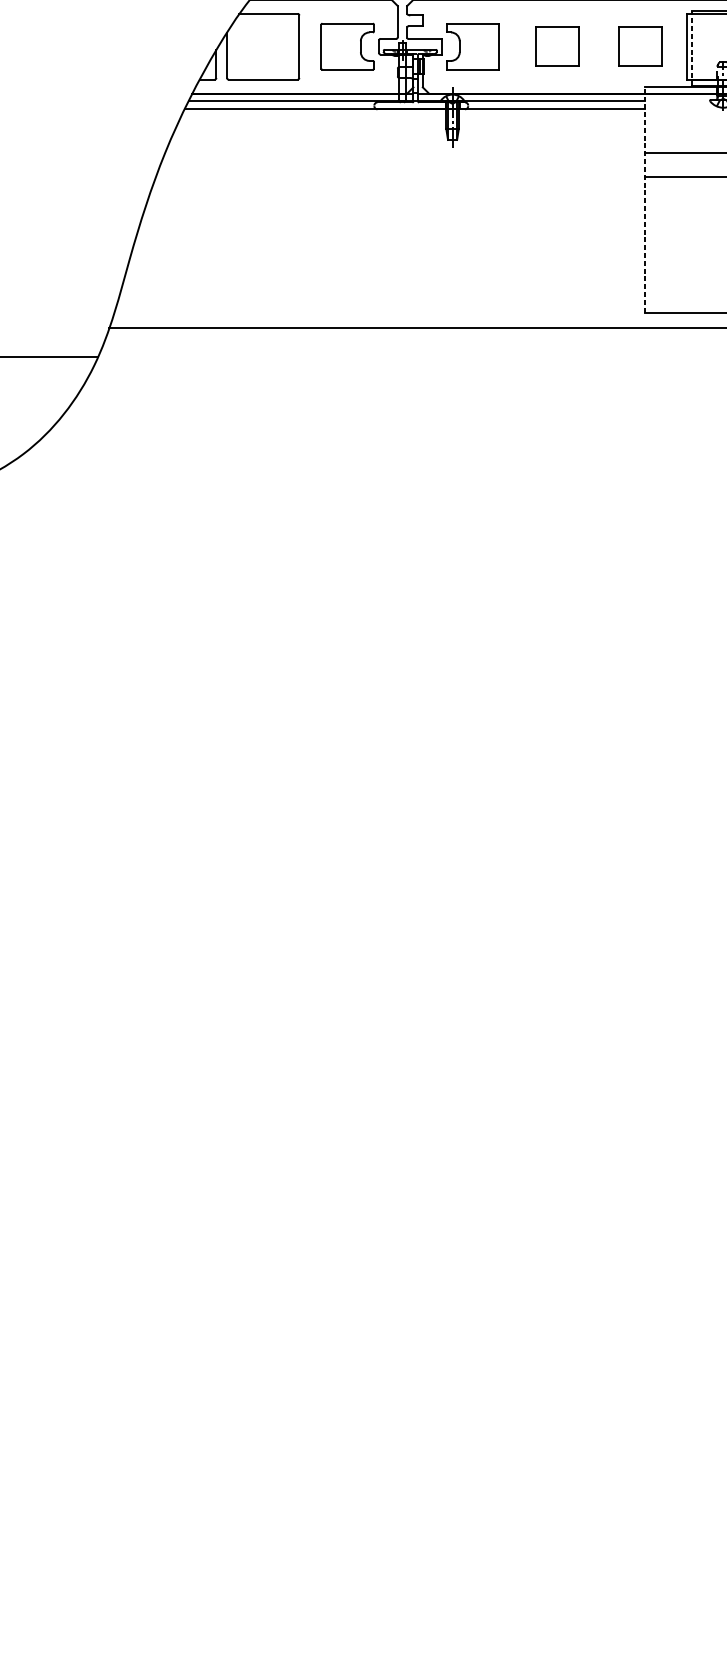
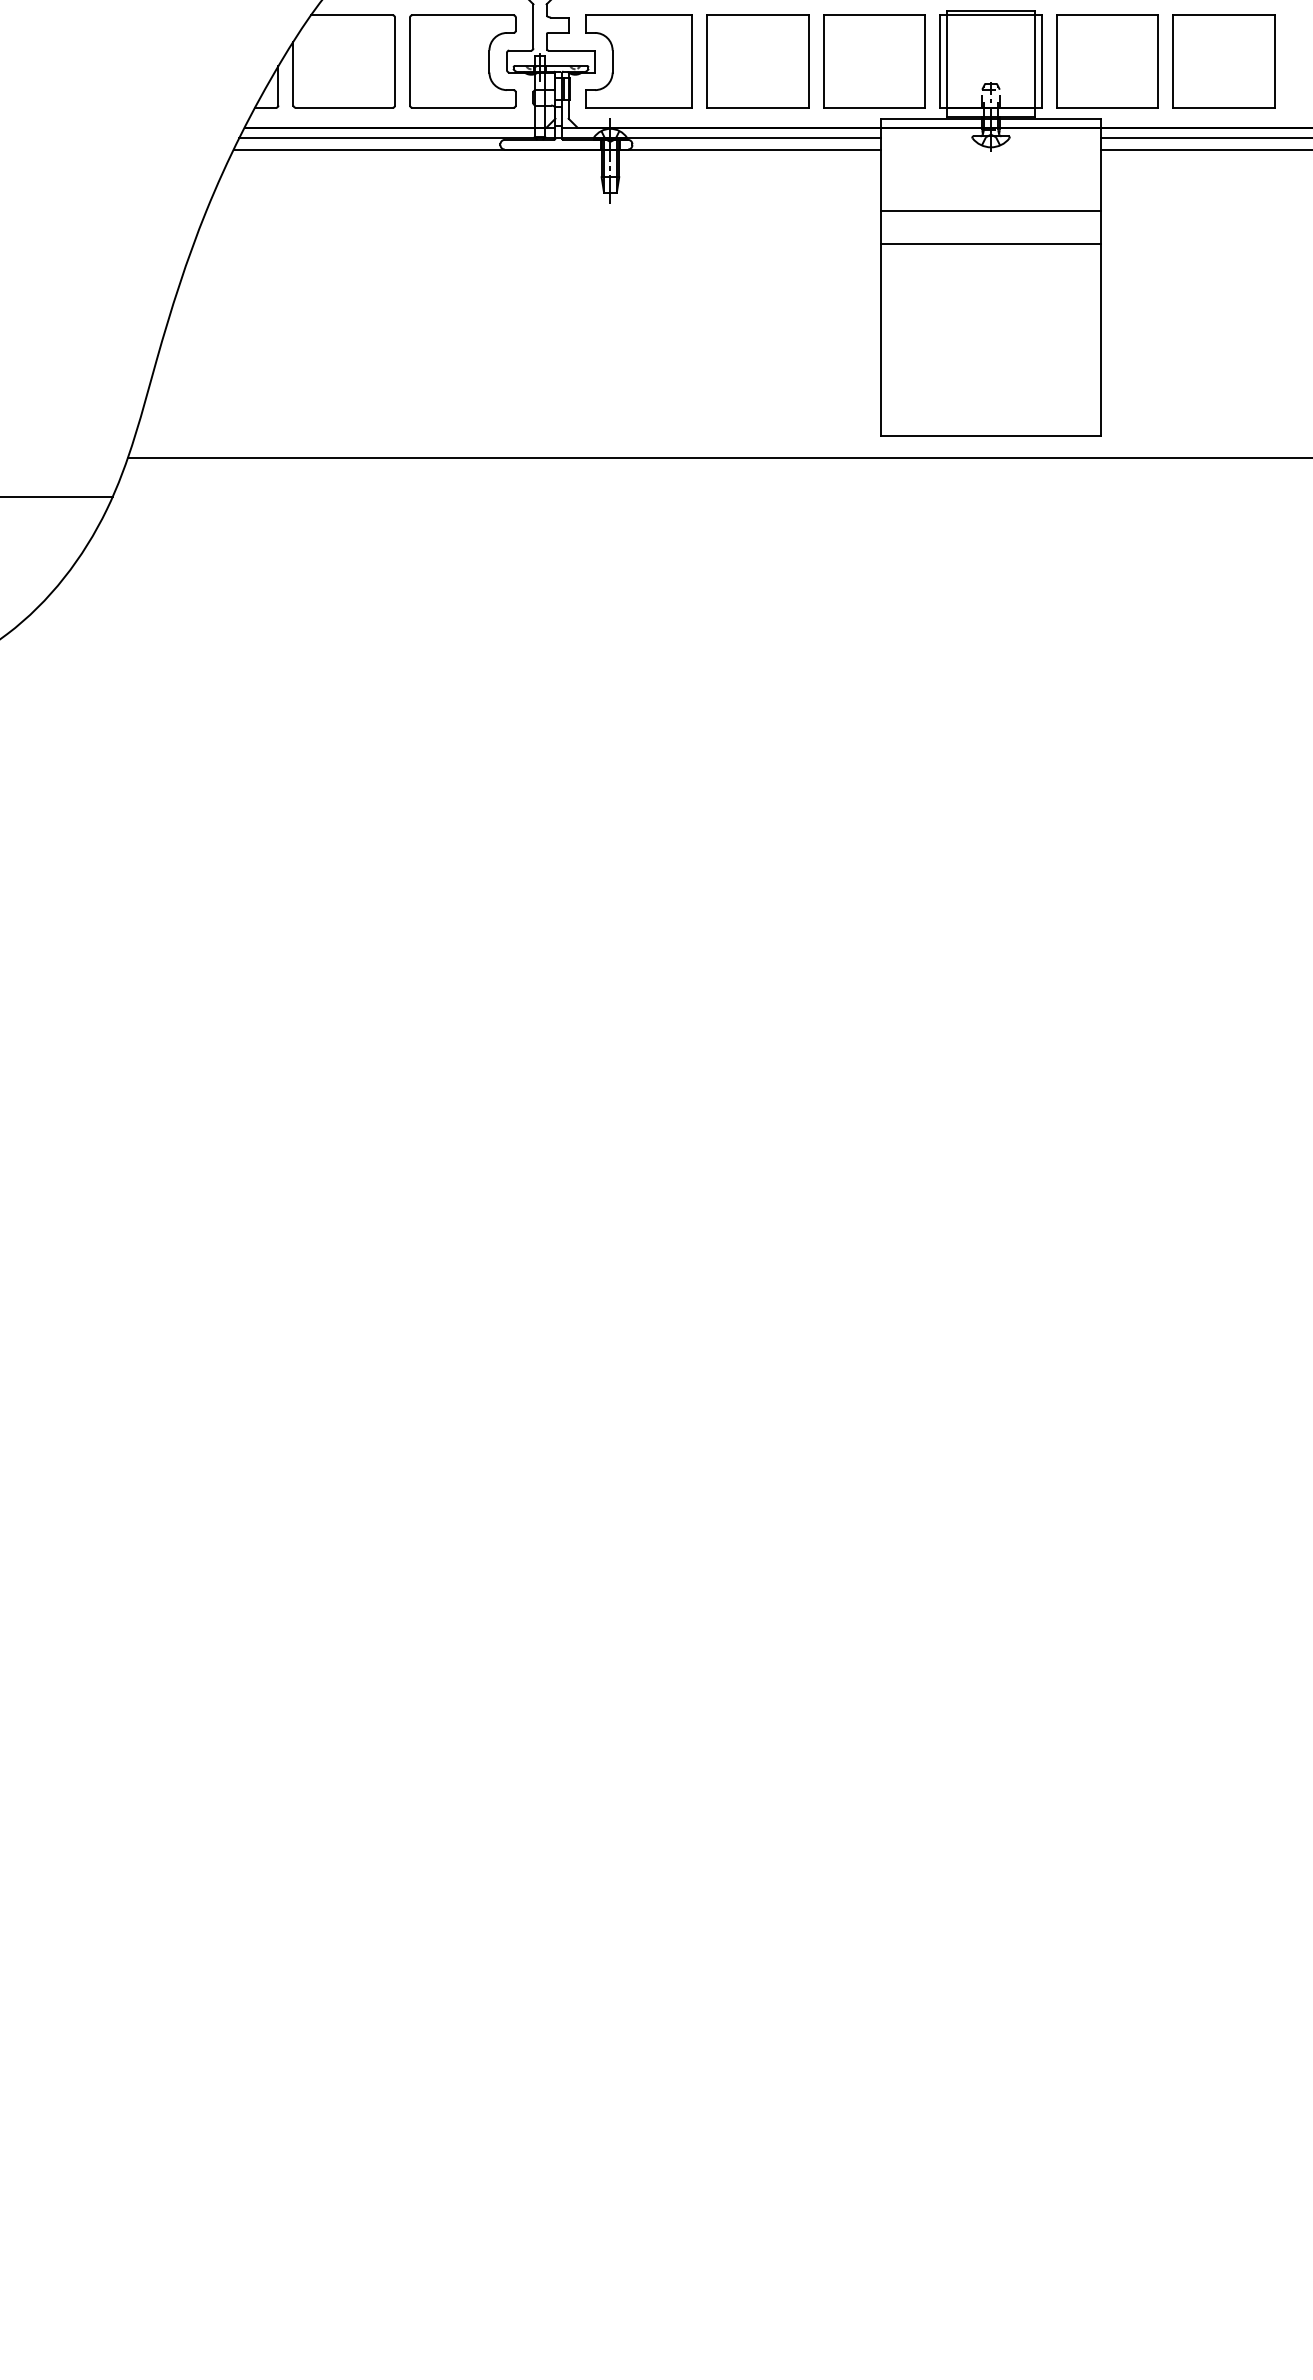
part: (347, 46) -> (462, 61), size x1.43
part: (472, 46) -> (638, 61), size x1.43
part: (557, 46) -> (757, 61), size x1.67
part: (640, 46) -> (874, 61), size x1.67
line: (692, 48) -> (947, 63), dashed -> solid
line: (645, 199) -> (881, 276), dashed -> solid

